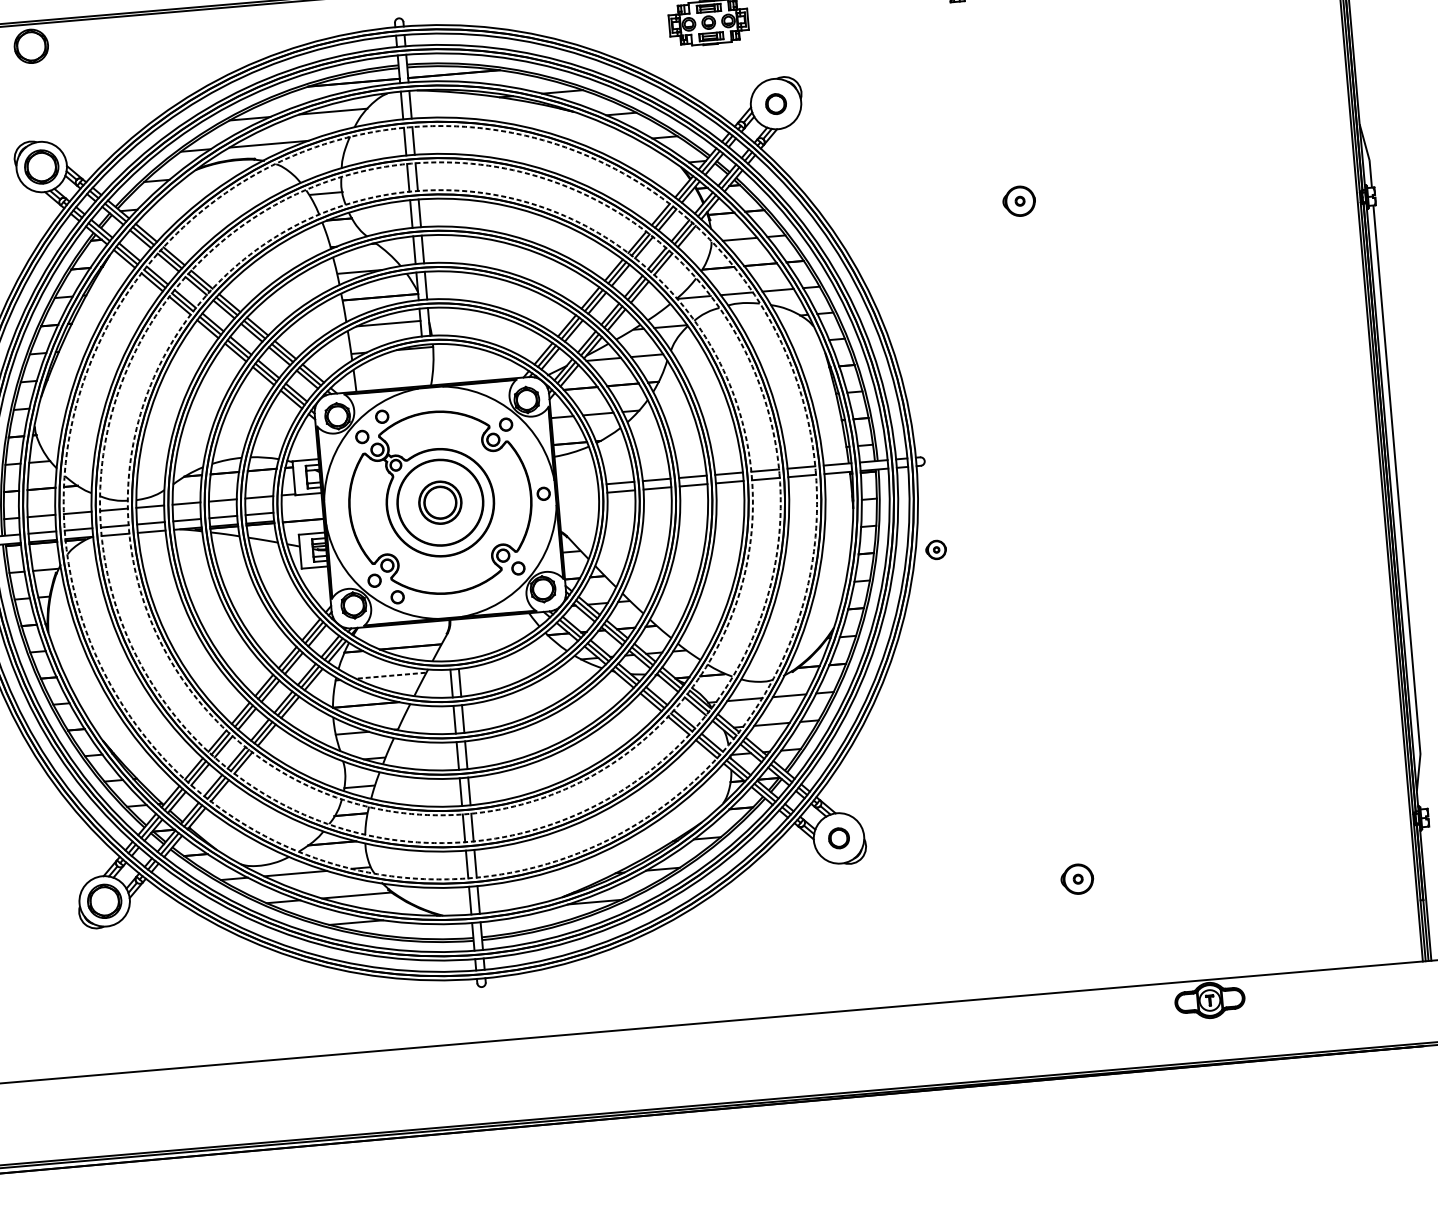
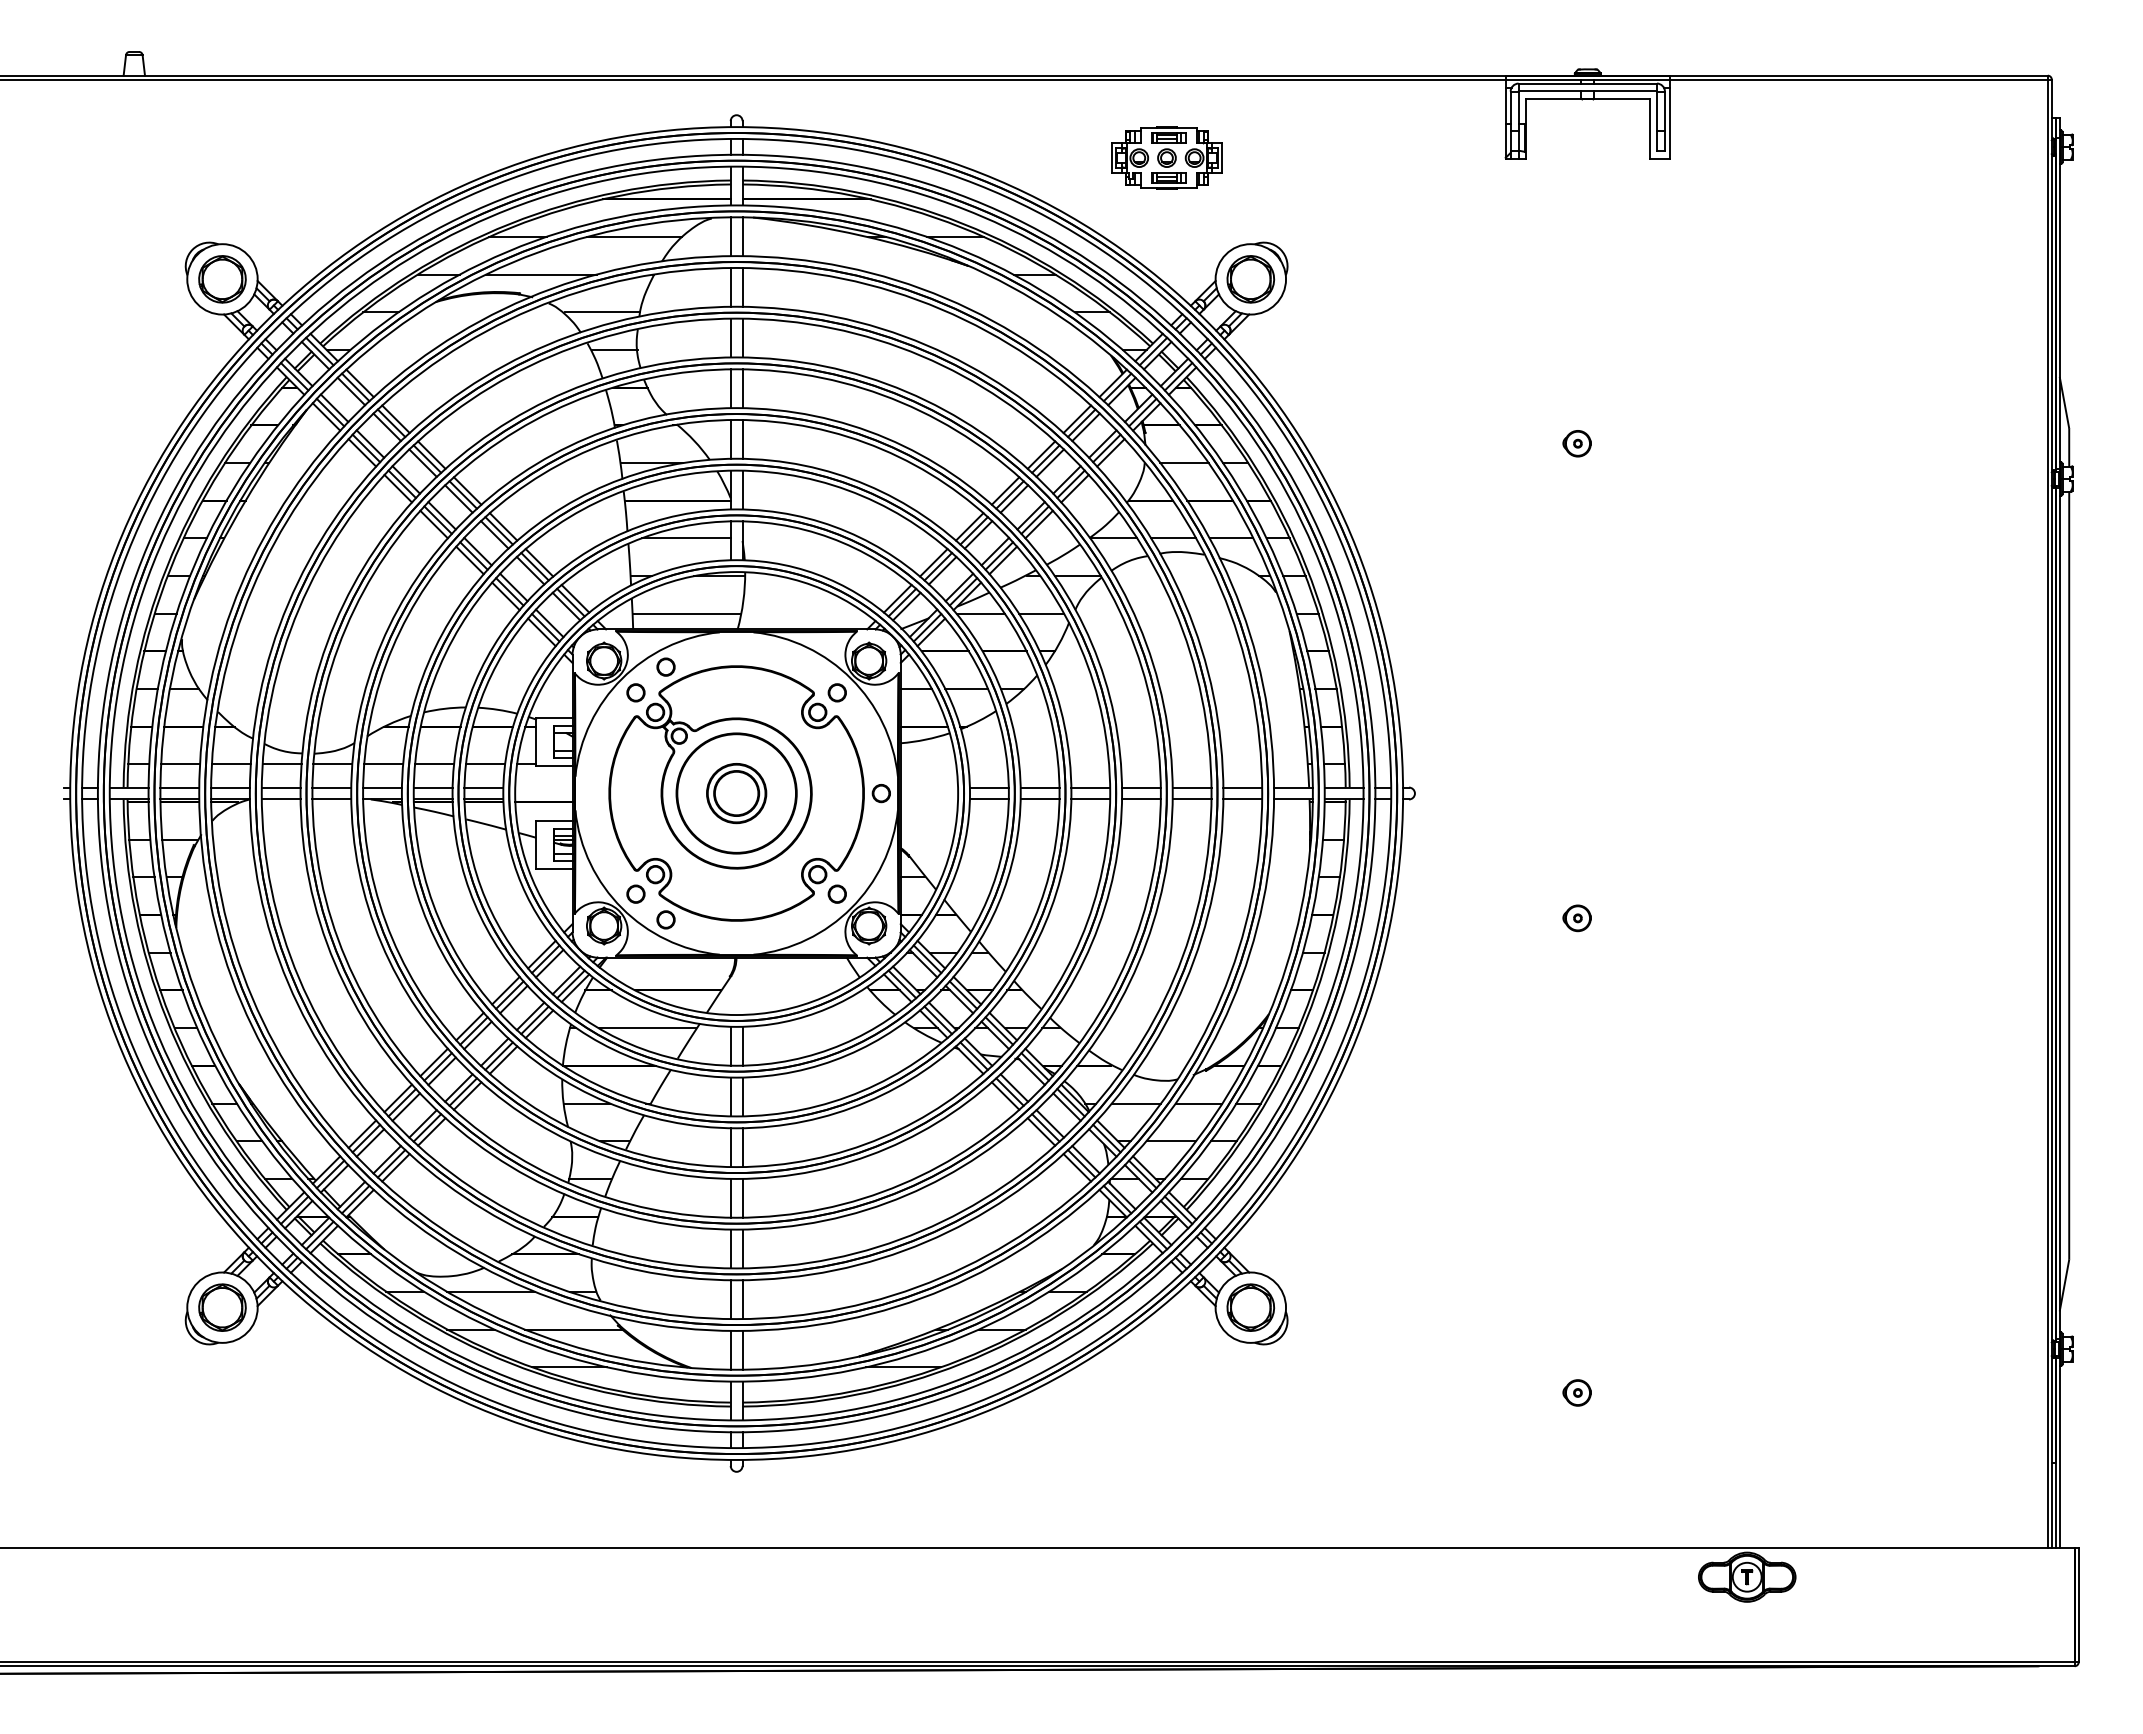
part: (31, 46) -> (222, 110), removed
part: (775, 104) -> (1250, 279), size x1.67
line: (315, 167) -> (602, 312), added
part: (1018, 201) -> (1576, 443), size x0.62
line: (394, 377) -> (687, 613), added
circle: (440, 502) -> (736, 793), dashed -> solid
circle: (440, 502) -> (736, 793), dashed -> solid
circle: (440, 502) -> (736, 793), dashed -> solid
part: (935, 550) -> (1576, 918), moved
line: (391, 675) -> (647, 1028), dashed -> solid
part: (838, 838) -> (1250, 1307), size x1.67
part: (1076, 879) -> (1576, 1392), size x0.62

